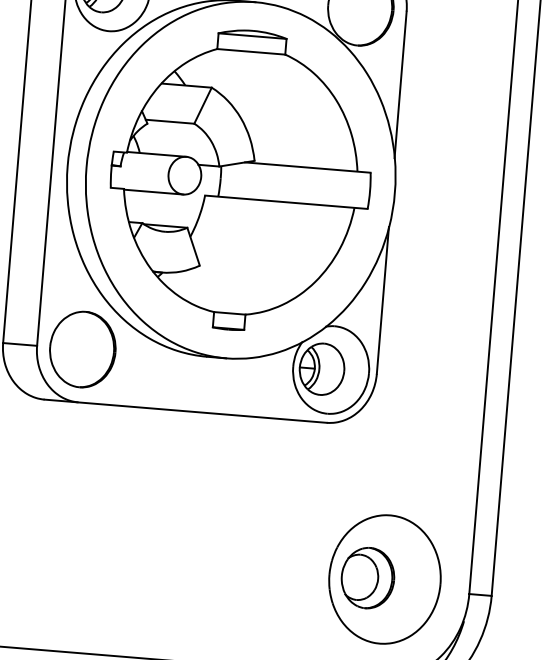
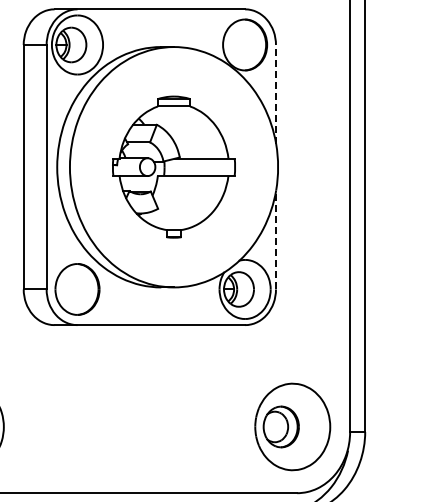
line: (400, 83) -> (275, 93), solid -> dashed
part: (240, 179) -> (173, 166), size x0.7
line: (382, 299) -> (275, 239), solid -> dashed

